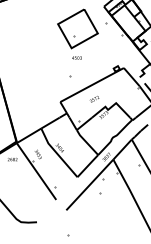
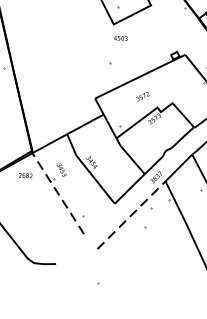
line: (36, 171) -> (58, 193), solid -> dashed
line: (89, 184) -> (131, 214), solid -> dashed

